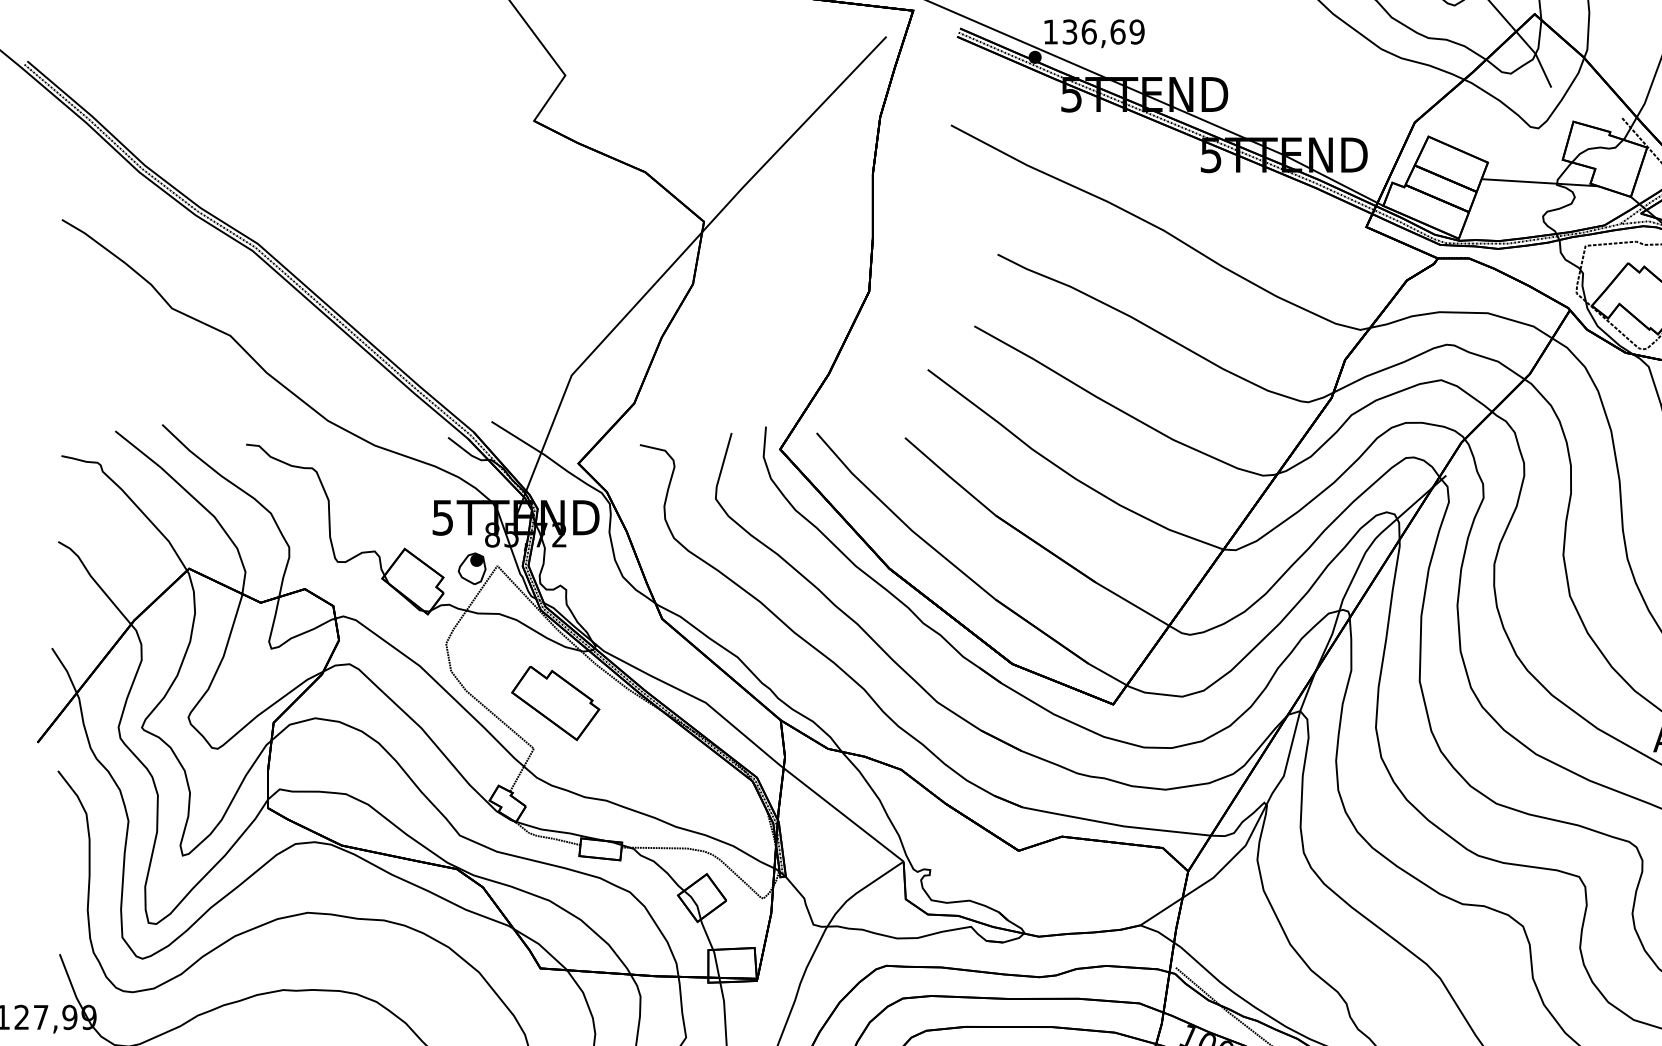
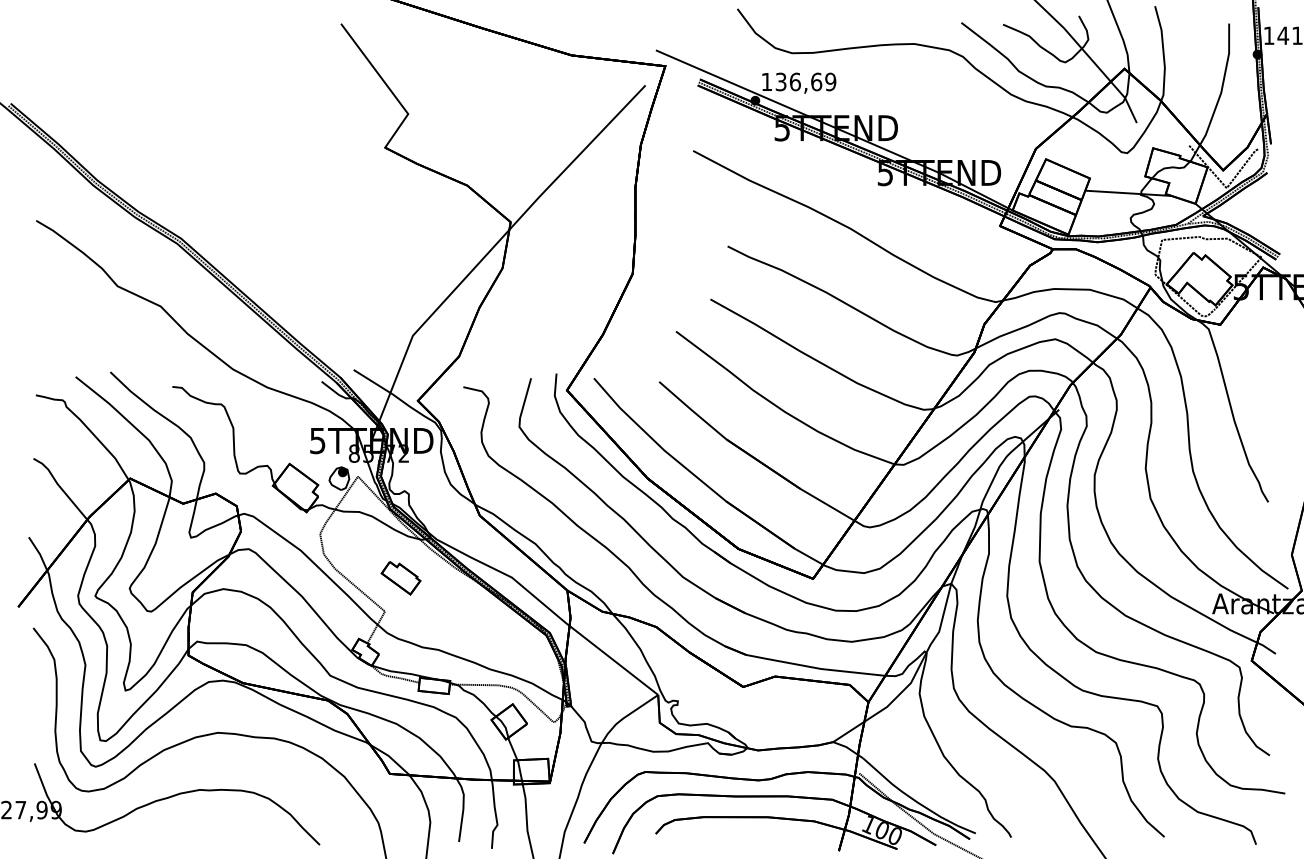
part: (554, 703) -> (400, 578), size x0.6

